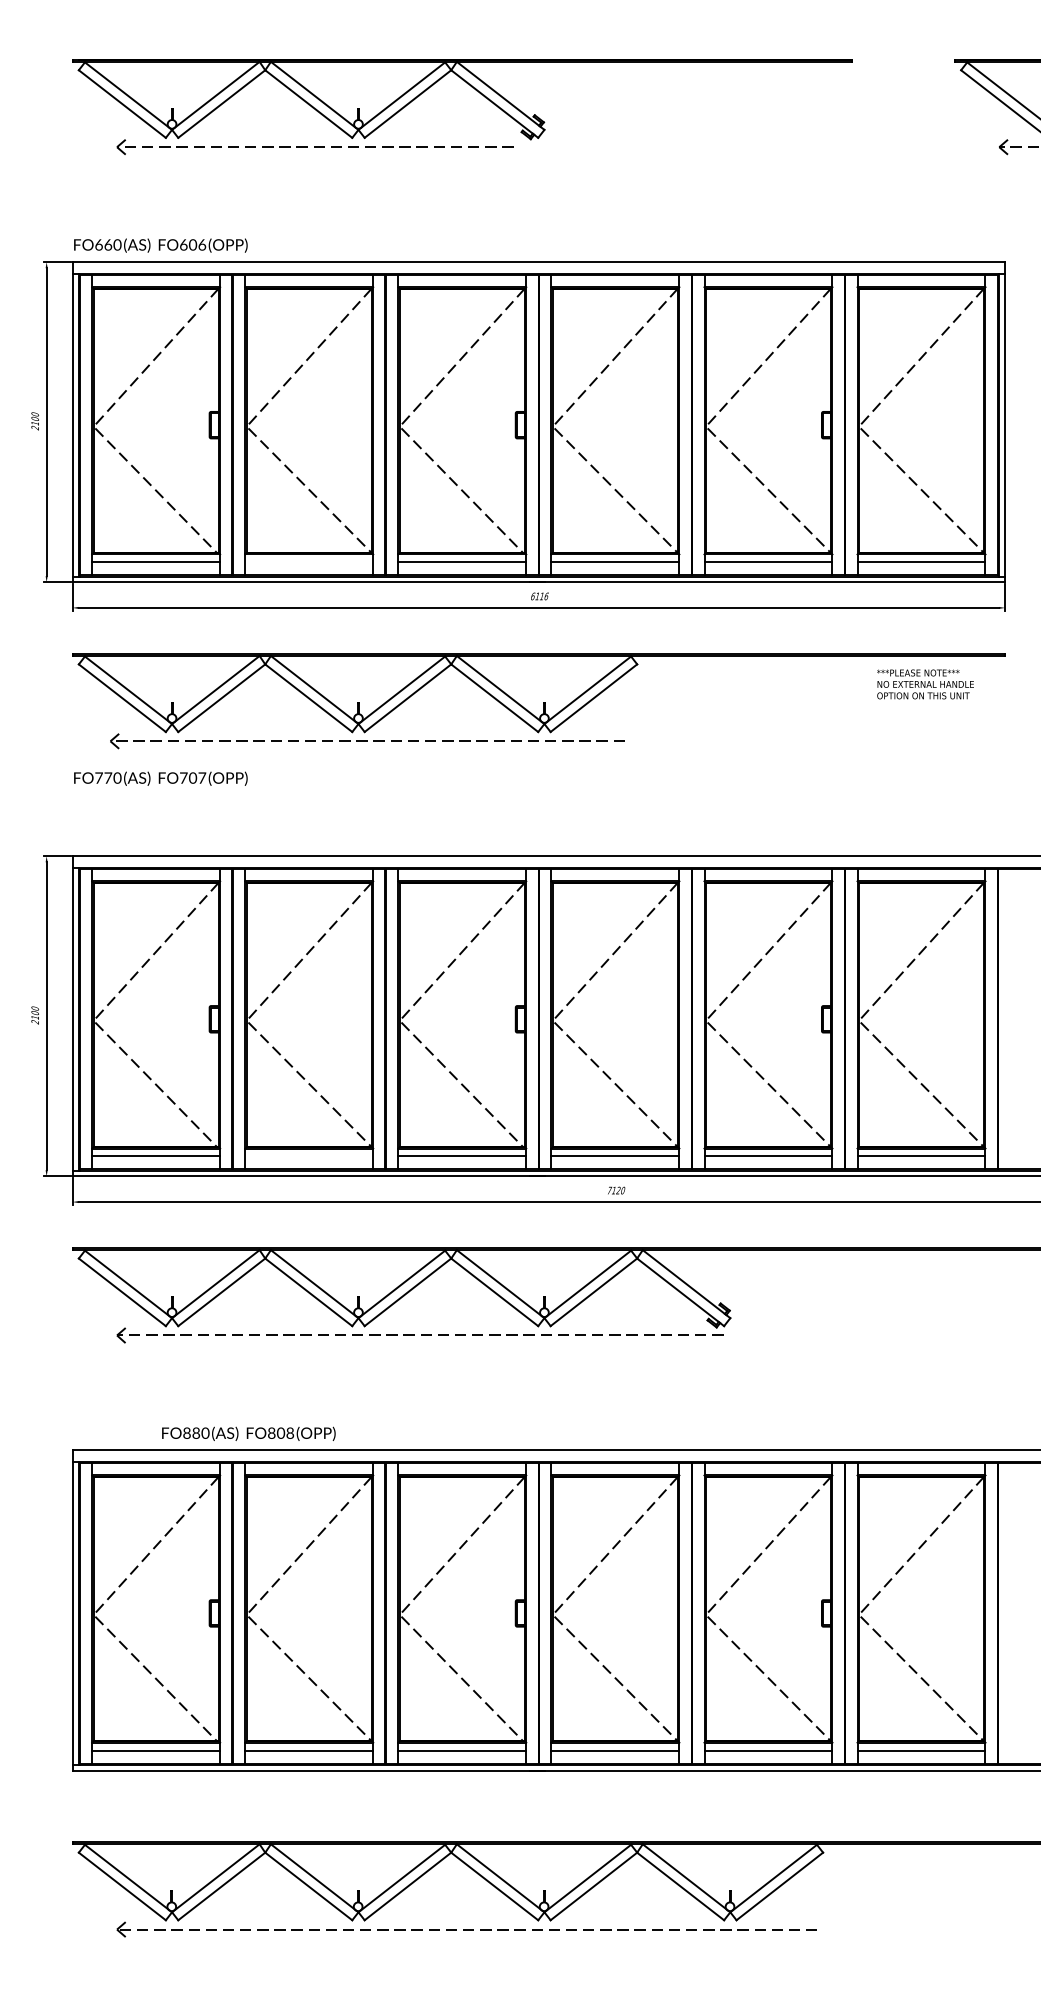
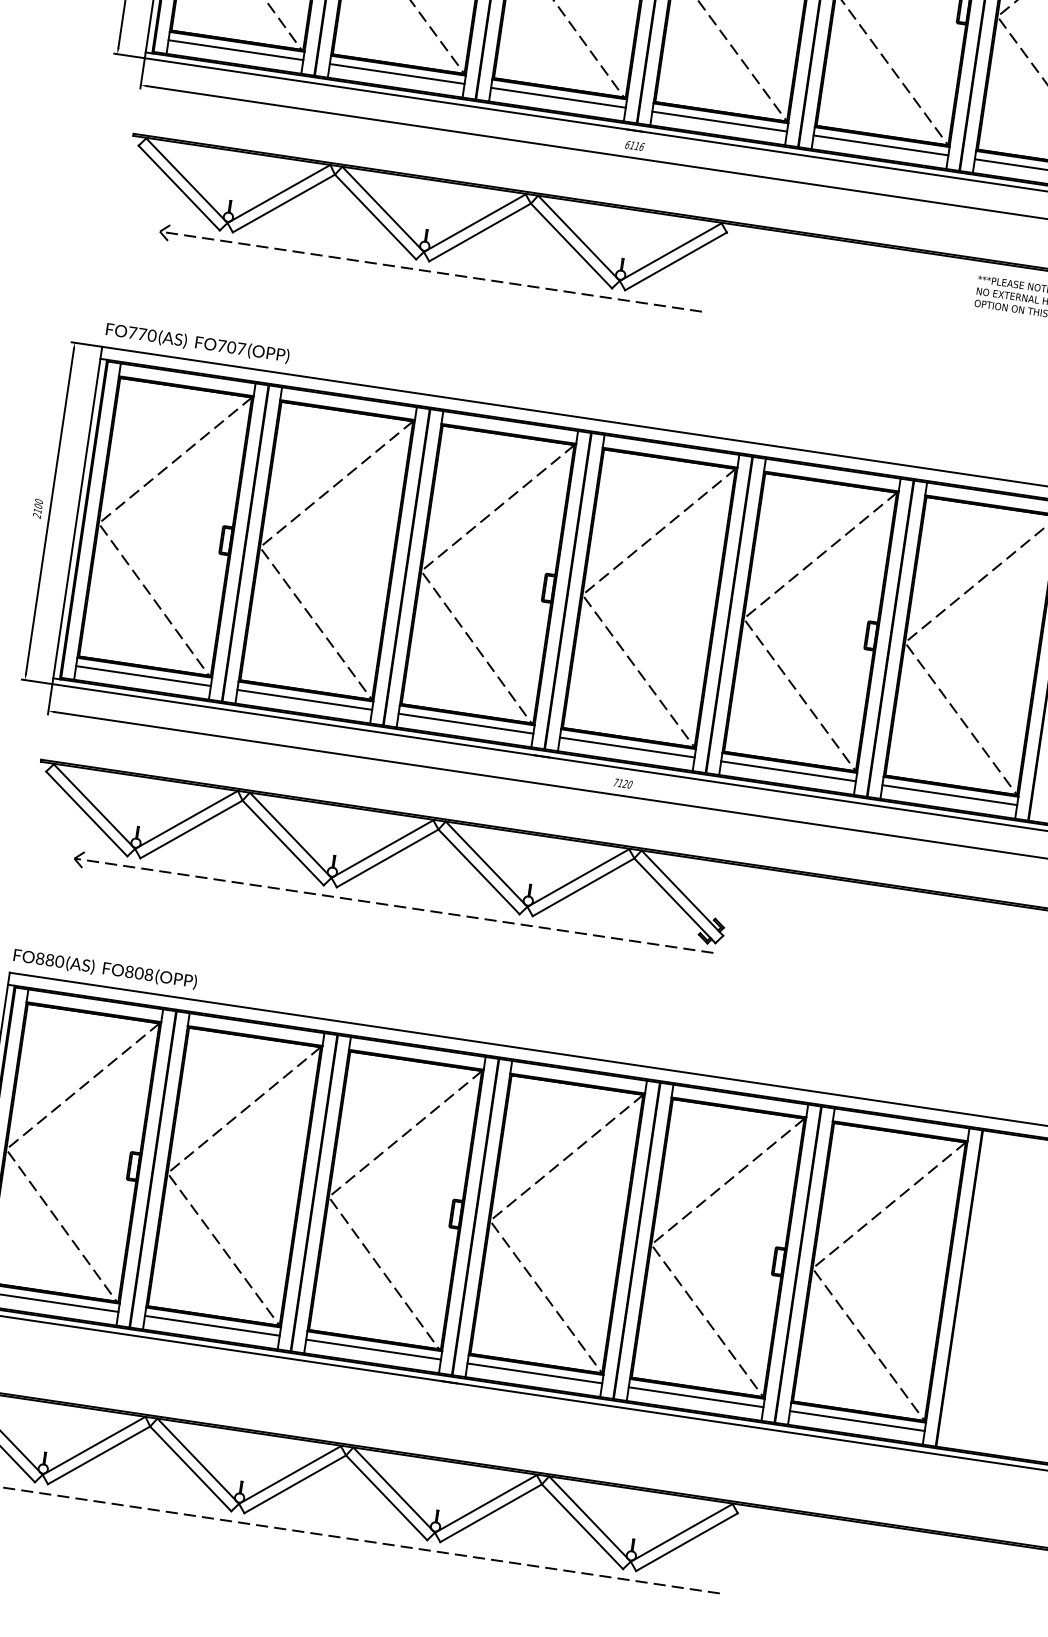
line: (309, 562) -> (397, 74), added
text: (160, 778) -> (197, 342), moved
line: (309, 1156) -> (305, 700), added
text: (248, 1433) -> (105, 968), moved

